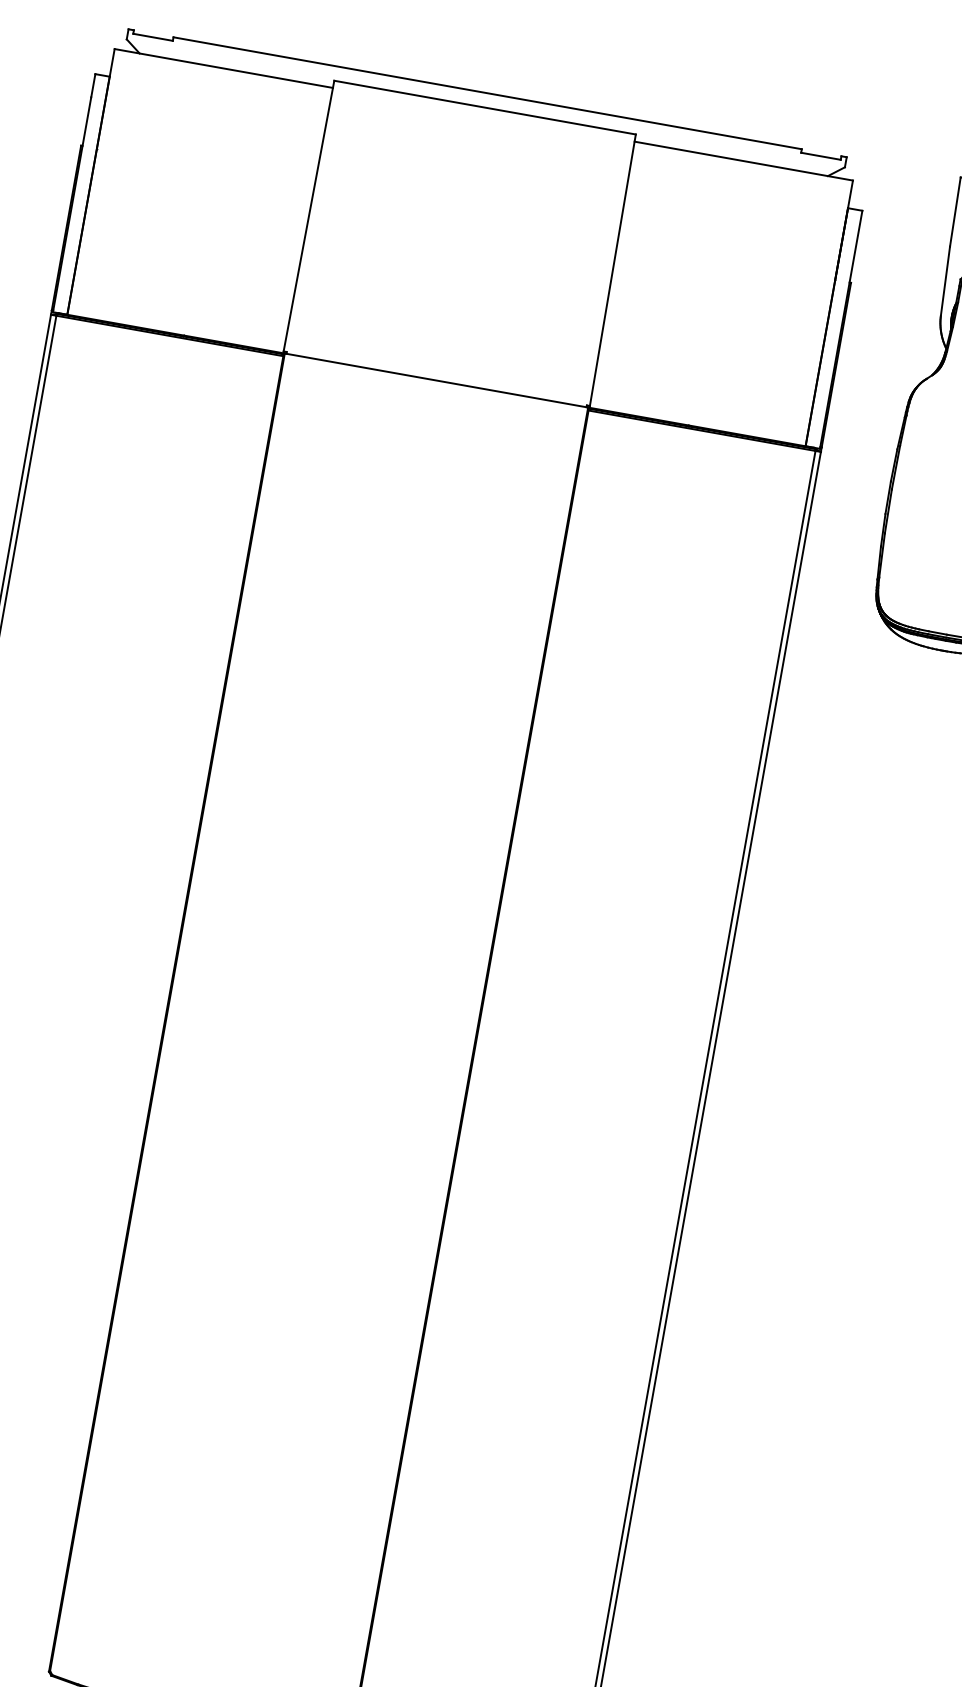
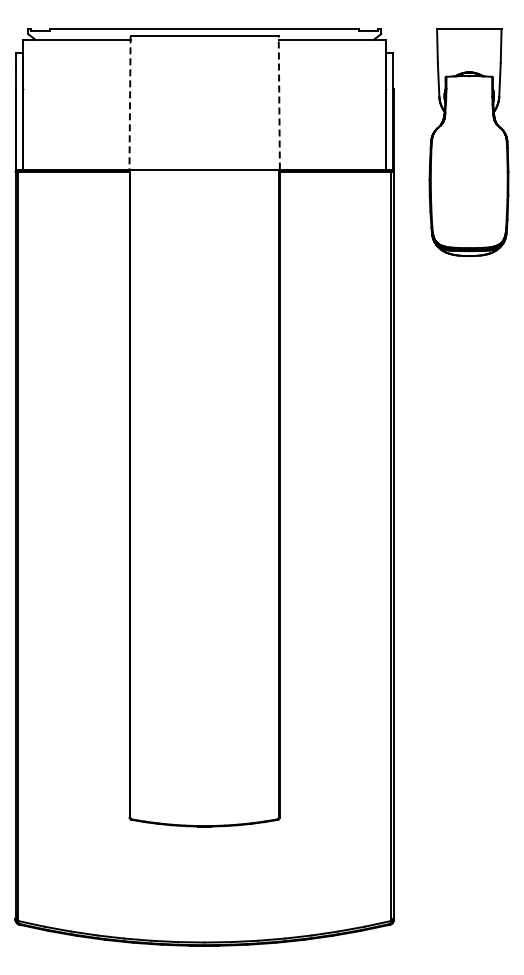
line: (310, 215) -> (130, 102), solid -> dashed
line: (613, 269) -> (279, 102), solid -> dashed

